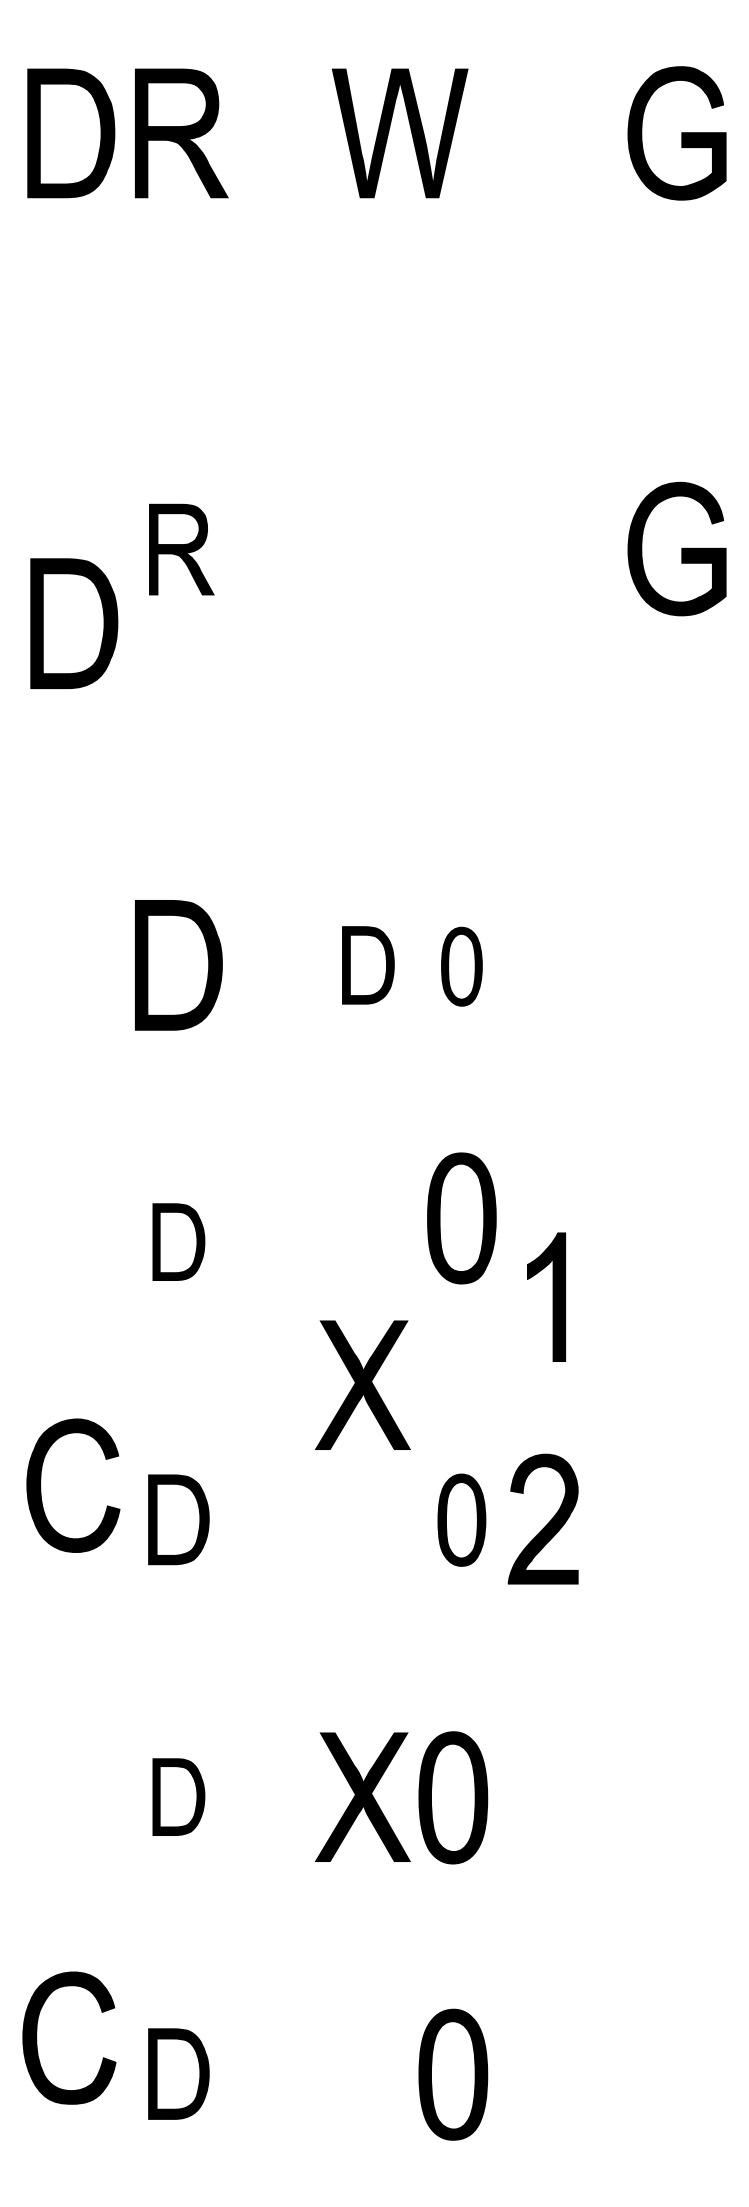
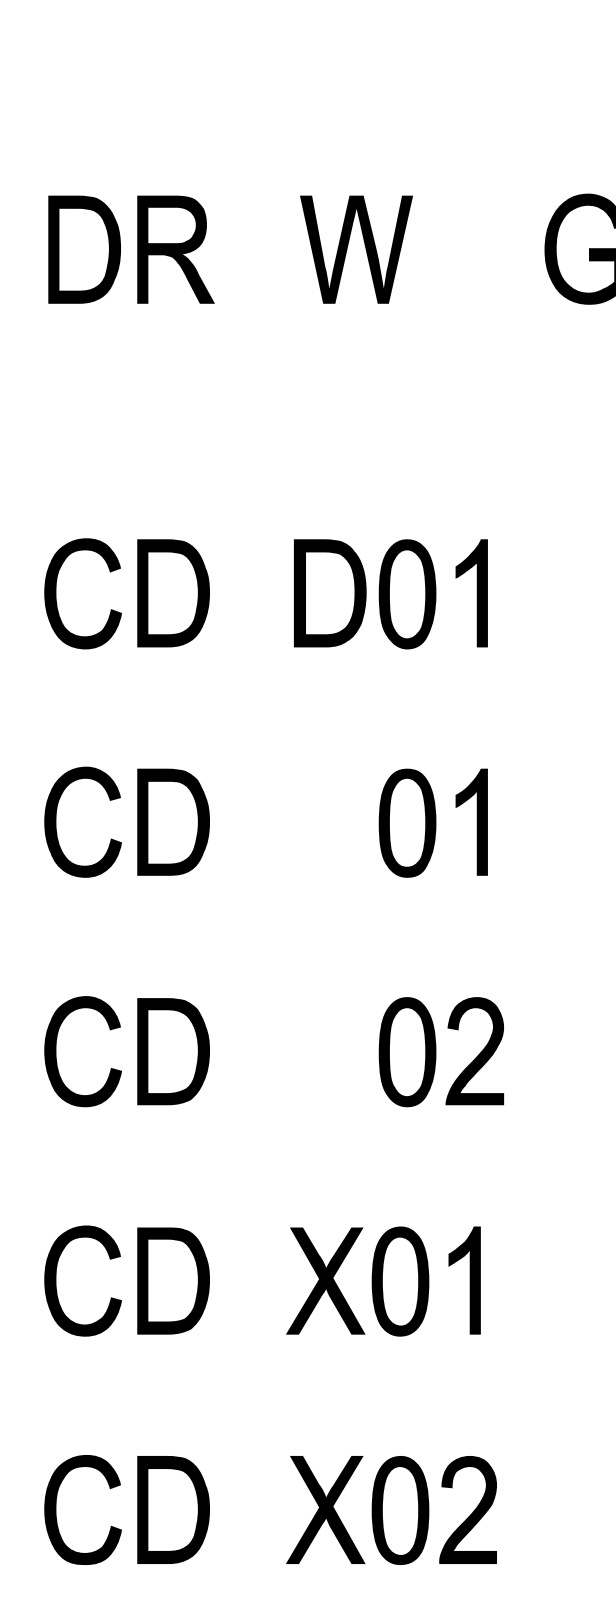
part: (181, 549) -> (175, 249), size x1.43
fill: (399, 549) -> (355, 249), added
part: (74, 623) -> (84, 249), moved
fill: (539, 964) -> (471, 592), added
fill: (69, 965) -> (83, 593), added
part: (368, 965) -> (330, 593), size x1.67
part: (461, 966) -> (407, 594), size x1.67
part: (461, 1218) -> (407, 823), moved
part: (178, 1241) -> (173, 821), size x1.67
fill: (69, 1242) -> (83, 822), added
part: (546, 1296) -> (471, 821), moved
part: (362, 1384) -> (325, 939), removed
part: (41, 1486) -> (56, 1052), moved
part: (178, 1519) -> (173, 1051), size x1.43
part: (461, 1519) -> (407, 1051), size x1.43
part: (178, 1796) -> (173, 1280), size x1.67
fill: (530, 1796) -> (464, 1280), added
fill: (69, 1797) -> (83, 1281), added
part: (37, 2039) -> (56, 1511), moved
part: (178, 2073) -> (173, 1509), size x1.43
fill: (362, 2073) -> (325, 1509), added
fill: (535, 2073) -> (468, 1509), added

